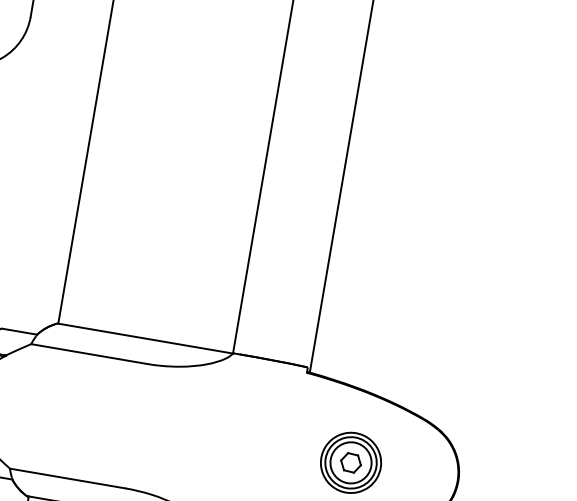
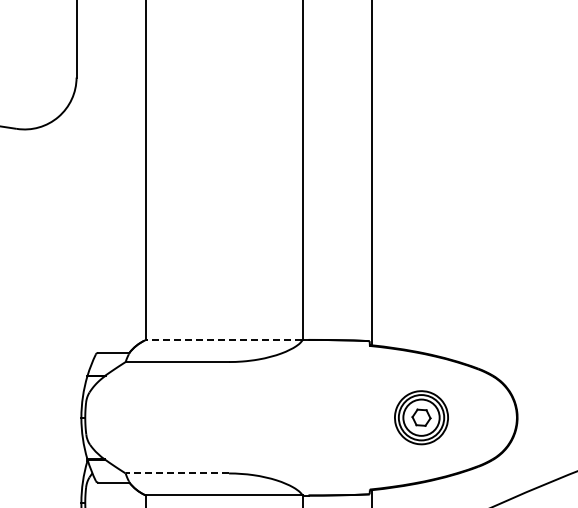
line: (144, 338) -> (223, 340), solid -> dashed
line: (67, 478) -> (177, 473), solid -> dashed

